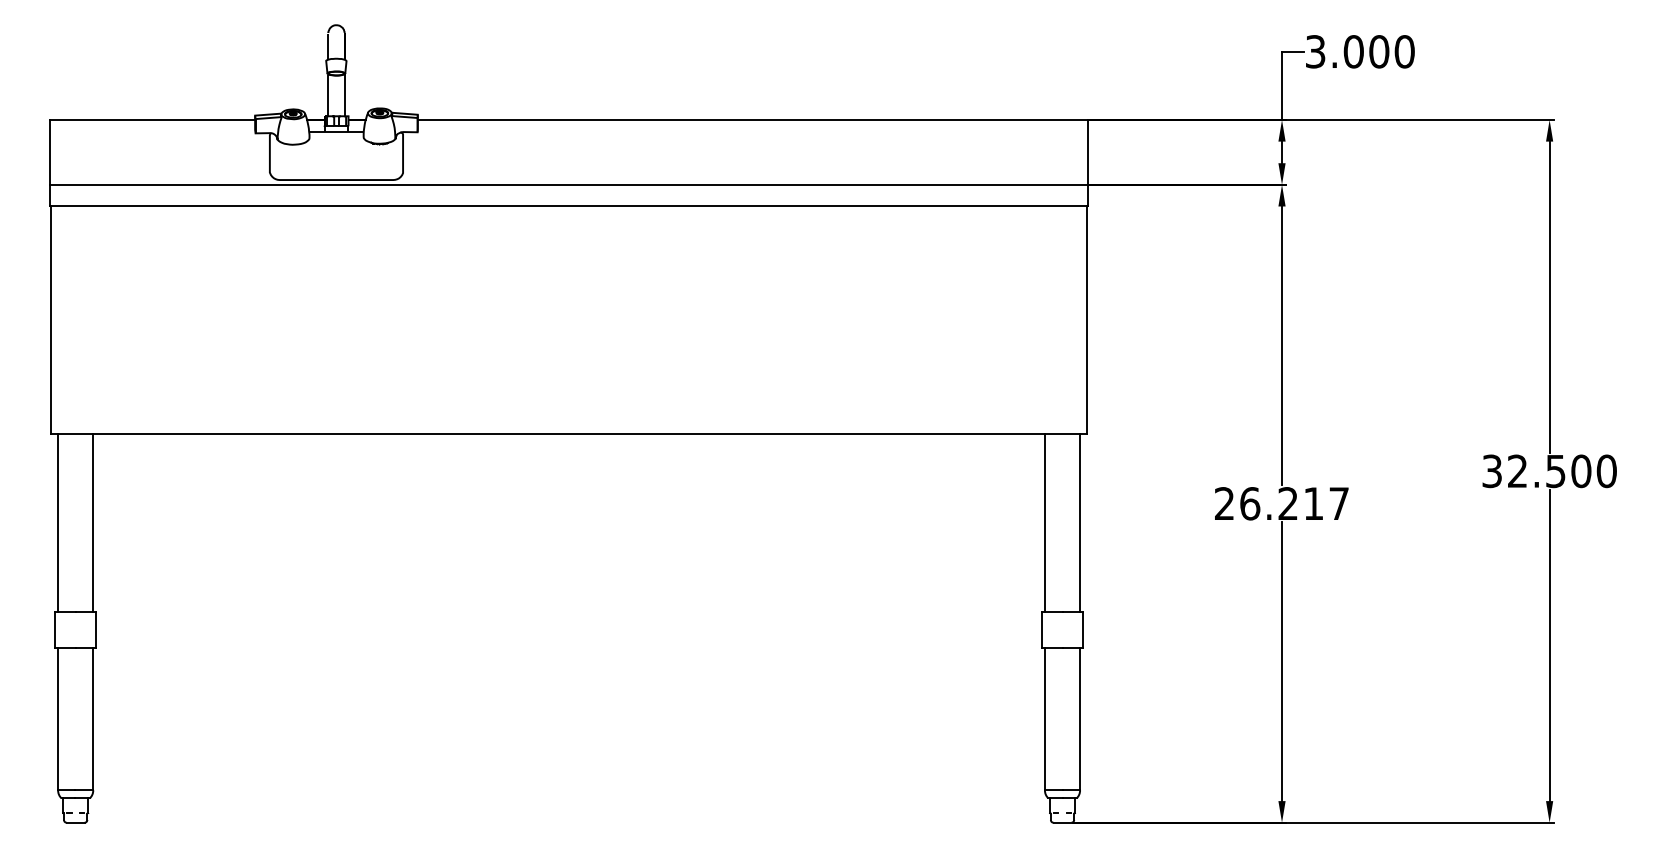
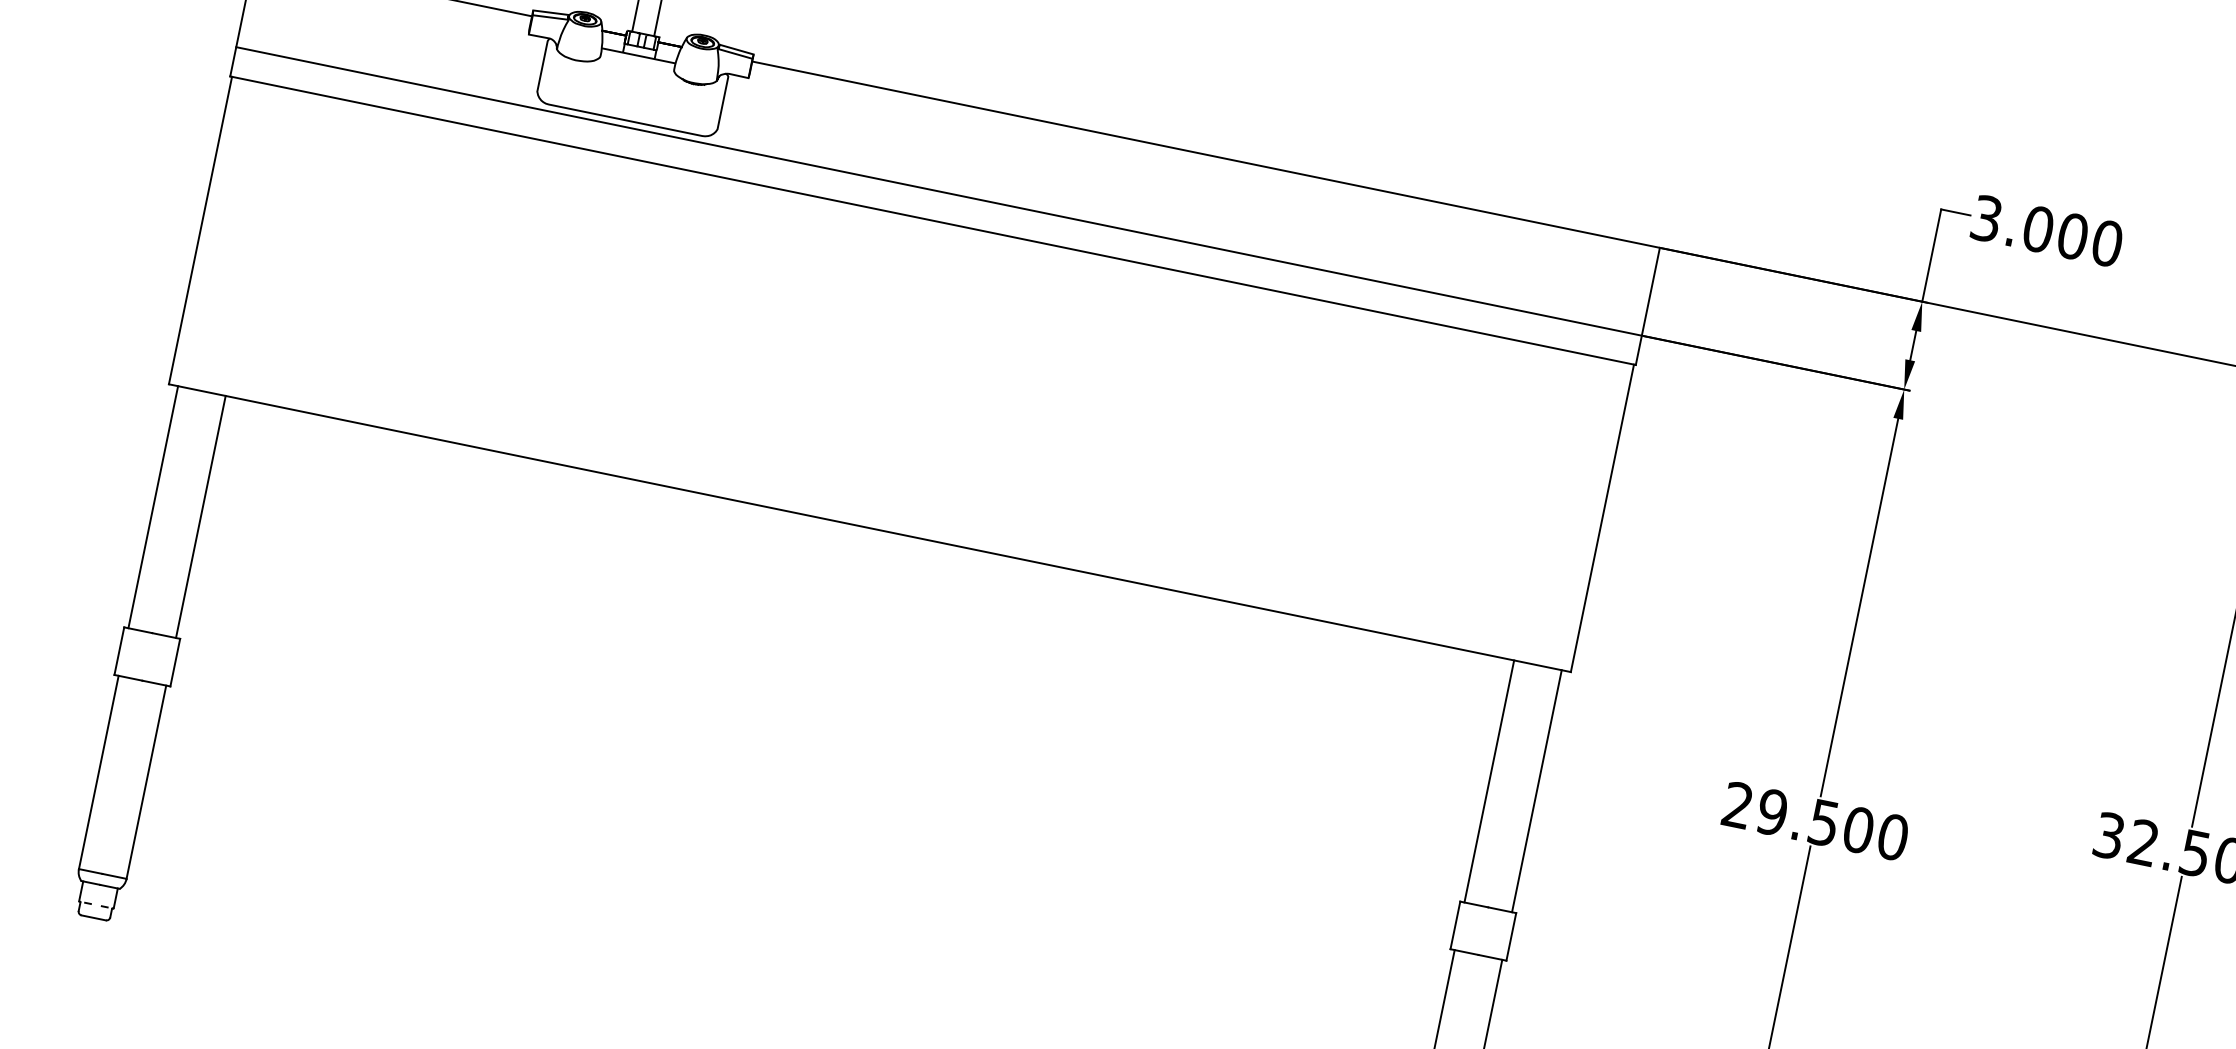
text: (1294, 503) -> (1832, 824), 26.217 -> 29.500

